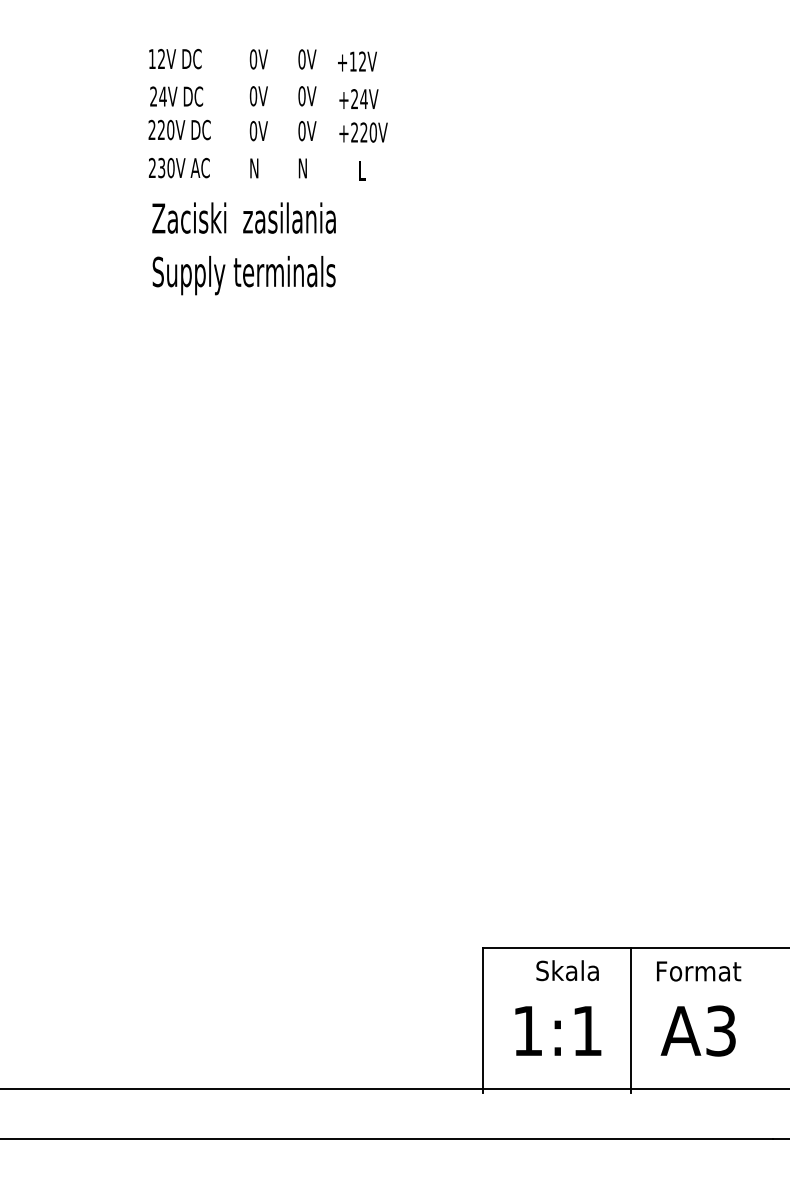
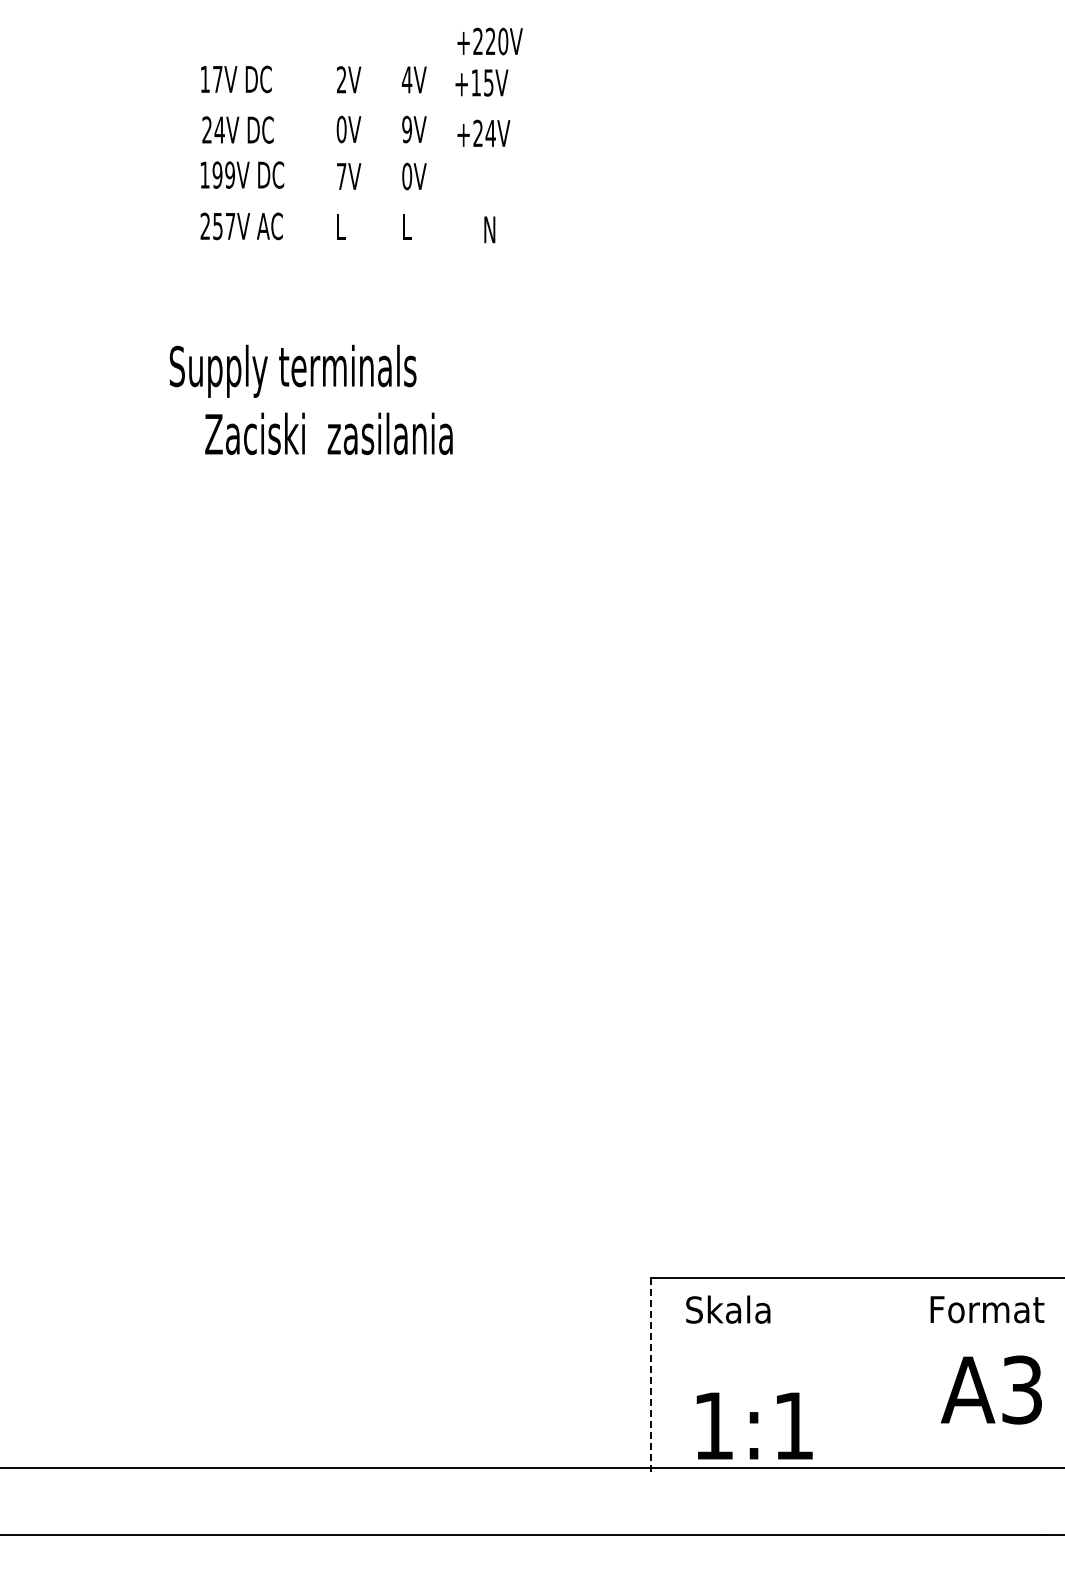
text: (161, 58) -> (217, 78), 12V -> 17V
text: (253, 59) -> (341, 79), 0V -> 2V
text: (301, 59) -> (406, 79), 0V -> 4V
text: (362, 61) -> (488, 82), +12V -> +15V
text: (301, 96) -> (406, 129), 0V -> 9V
text: (161, 129) -> (217, 174), 220V -> 199V
text: (253, 131) -> (341, 176), 0V -> 7V
text: (363, 132) -> (489, 41), moved
text: (166, 168) -> (224, 226), 230V -> 257V
text: (254, 168) -> (342, 226), N -> L
text: (302, 168) -> (407, 226), N -> L
text: (363, 170) -> (489, 229), L -> N
text: (243, 217) -> (328, 433), moved
text: (243, 274) -> (292, 370), moved
text: (567, 970) -> (728, 1309), moved
text: (699, 971) -> (987, 1309), moved
line: (482, 1020) -> (650, 1376), solid -> dashed
line: (630, 1020) -> (850, 1376), removed
text: (558, 1030) -> (754, 1425), moved
text: (697, 1030) -> (990, 1389), moved

